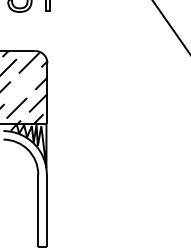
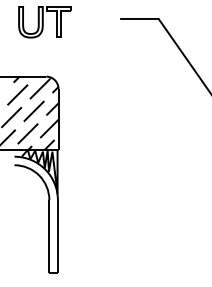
line: (22, 84) -> (33, 110), added

